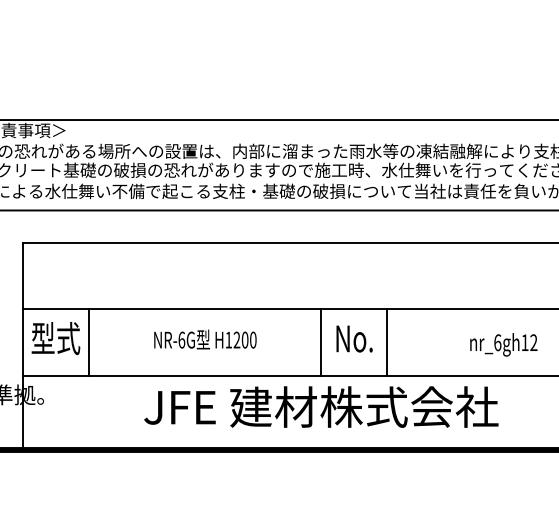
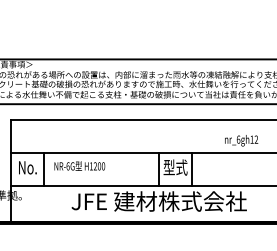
text: (55, 338) -> (27, 167), 型式 -> No.
text: (204, 338) -> (79, 165), moved
text: (354, 338) -> (175, 167), No. -> 型式
text: (503, 344) -> (241, 140), moved

